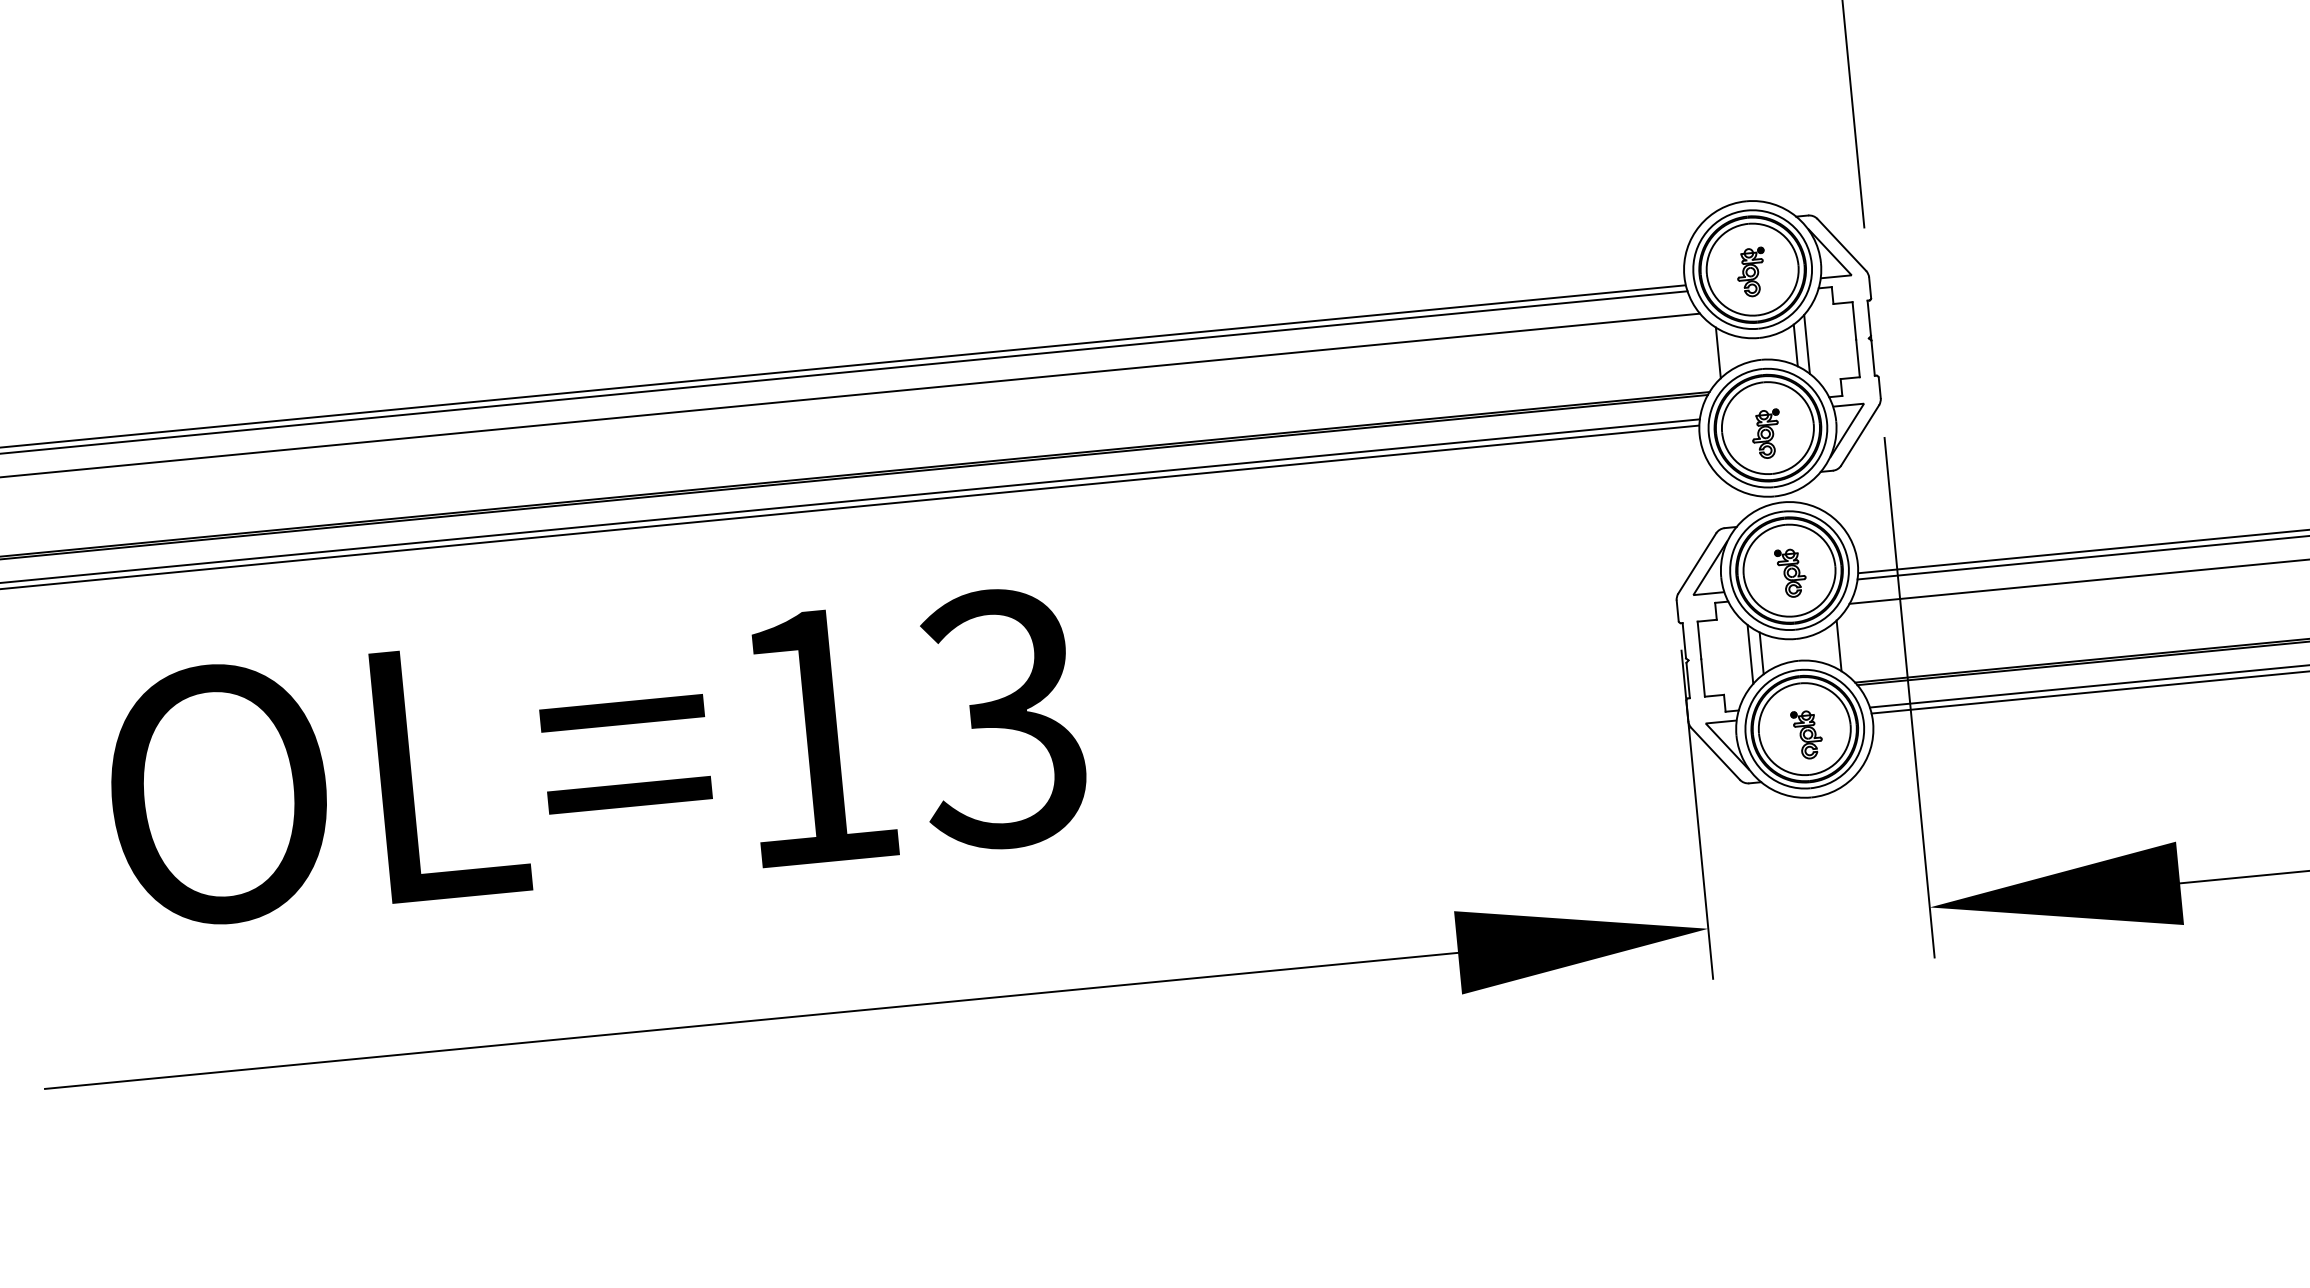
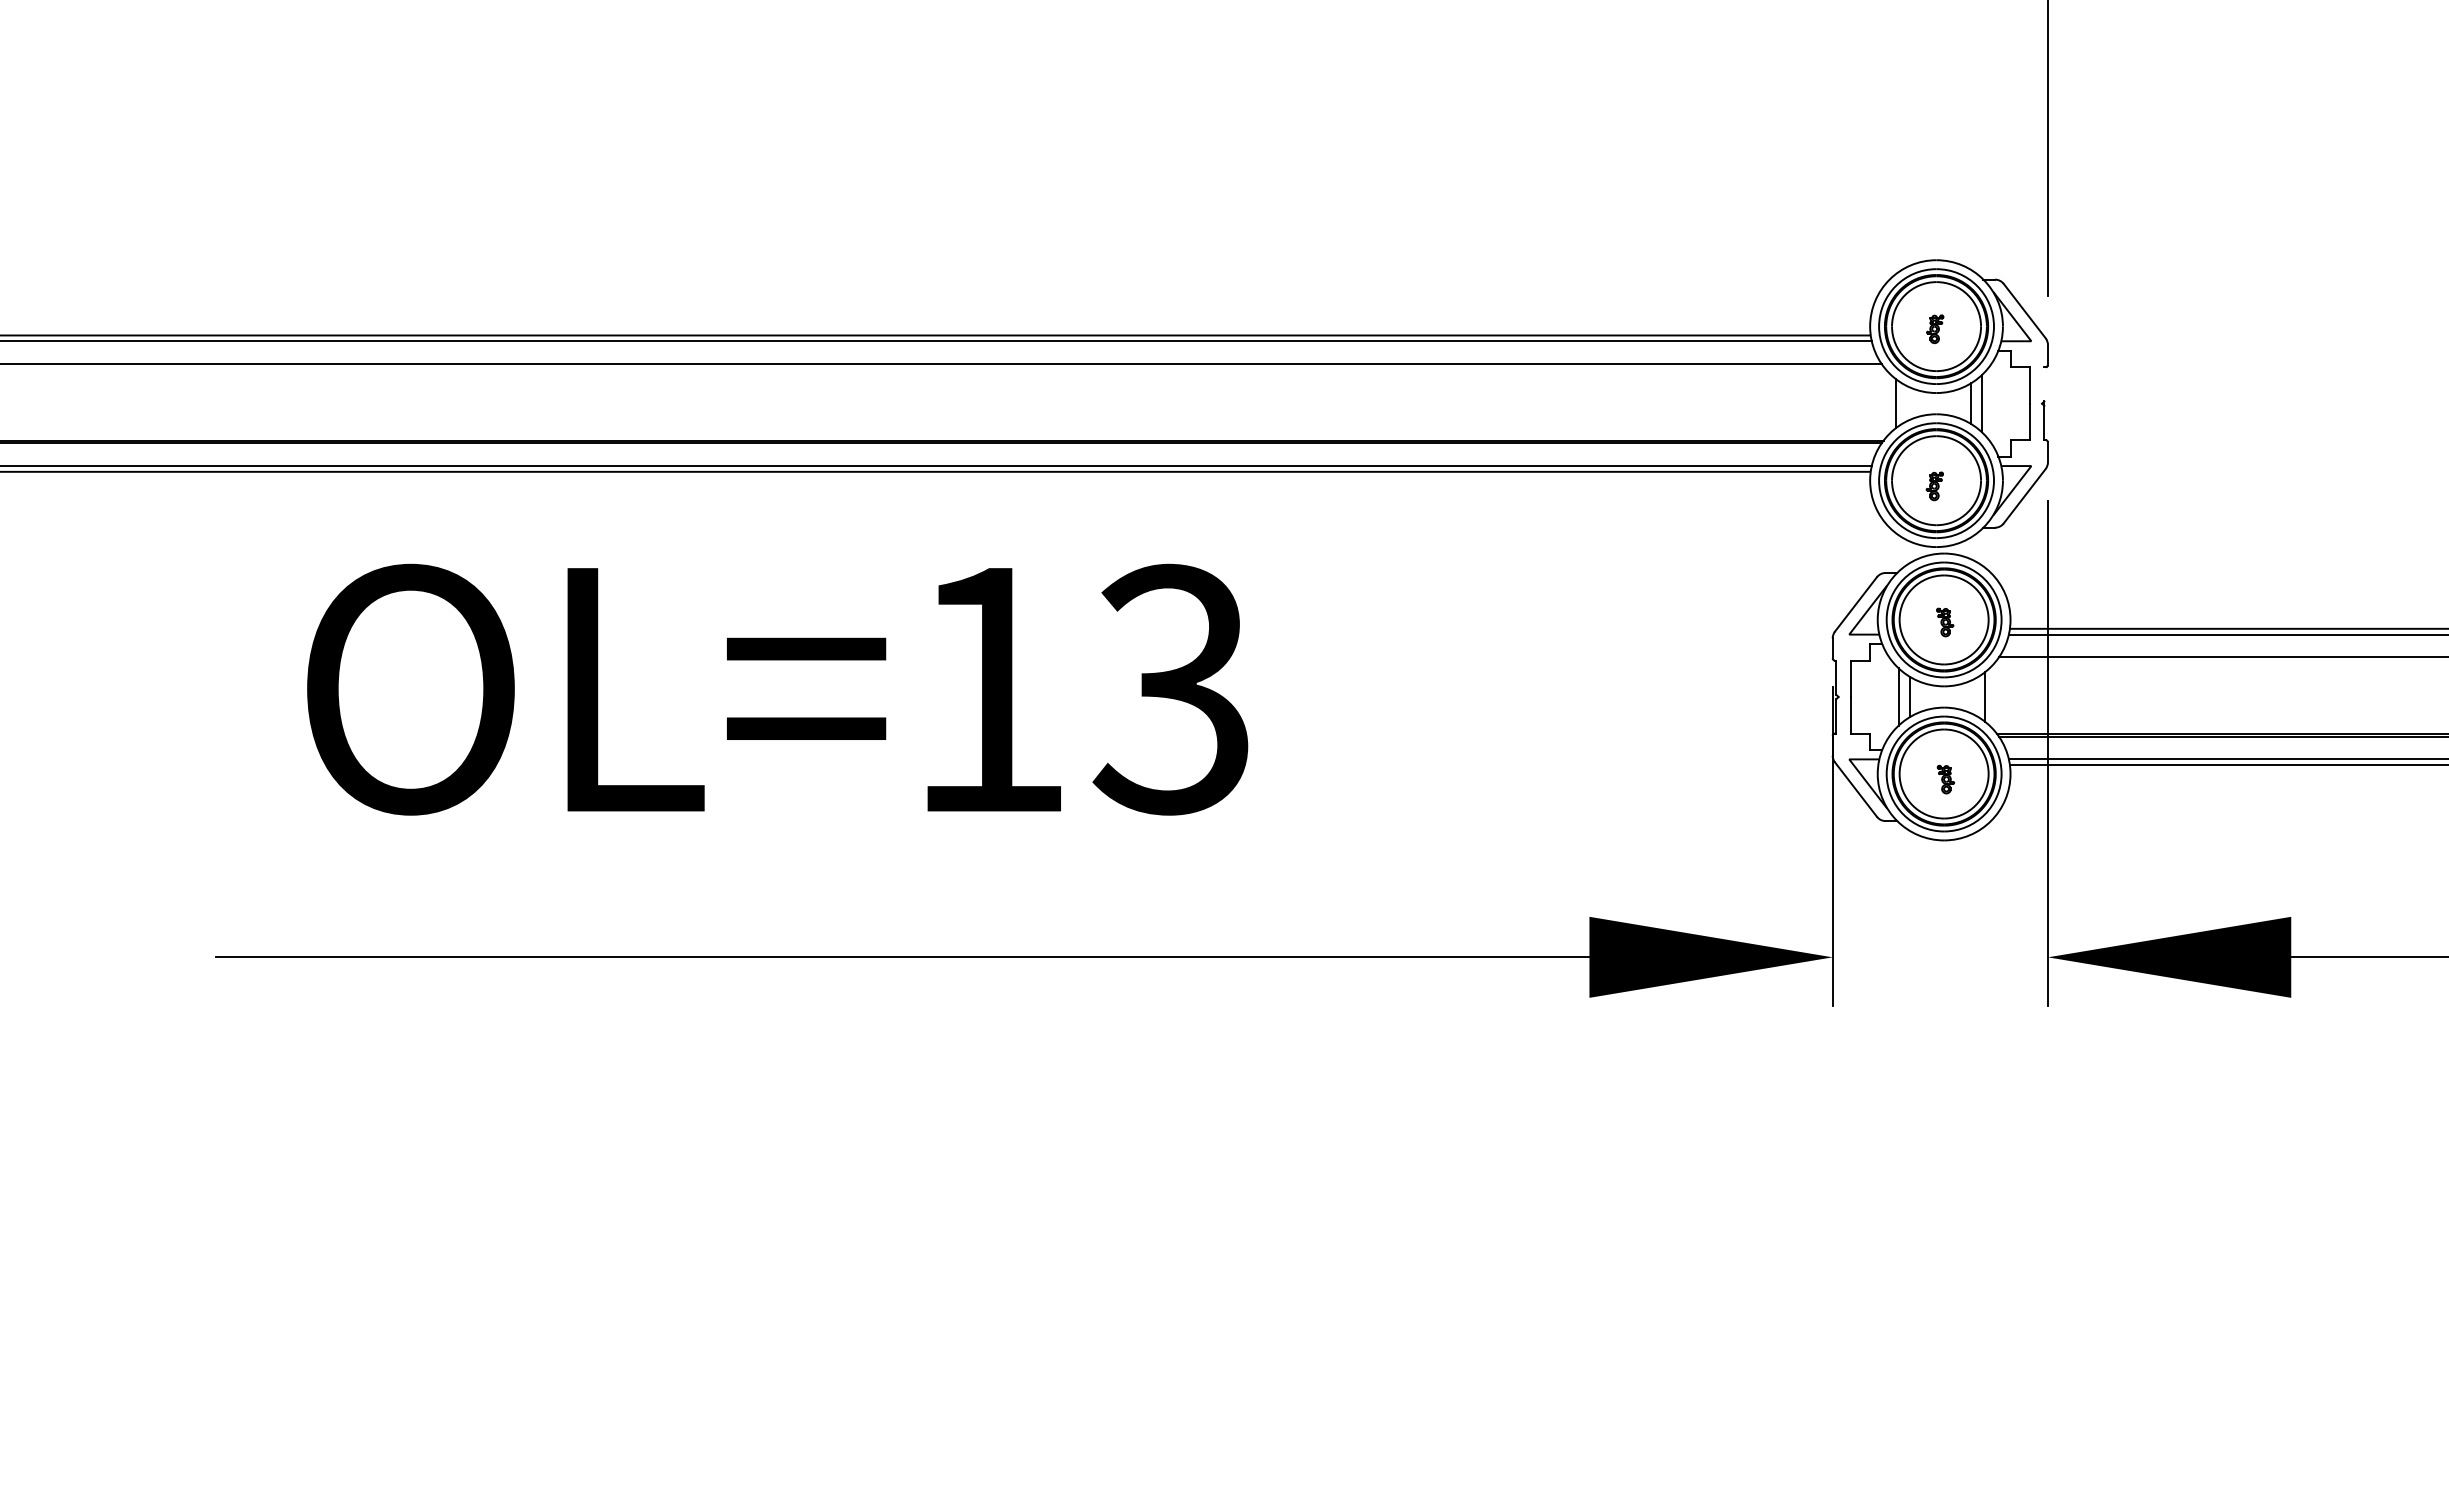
part: (1750, 272) -> (1934, 329), size x0.6
line: (1869, 318) -> (2044, 384), removed
part: (1766, 434) -> (1934, 486), size x0.6
part: (1790, 573) -> (1944, 622), size x0.6
part: (1806, 734) -> (1945, 779), size x0.6

